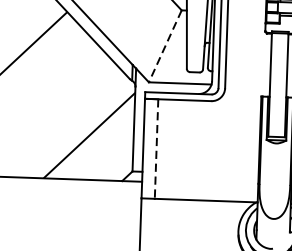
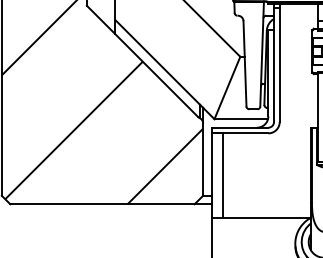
line: (165, 46) -> (227, 88), dashed -> solid
line: (157, 148) -> (223, 175), dashed -> solid

